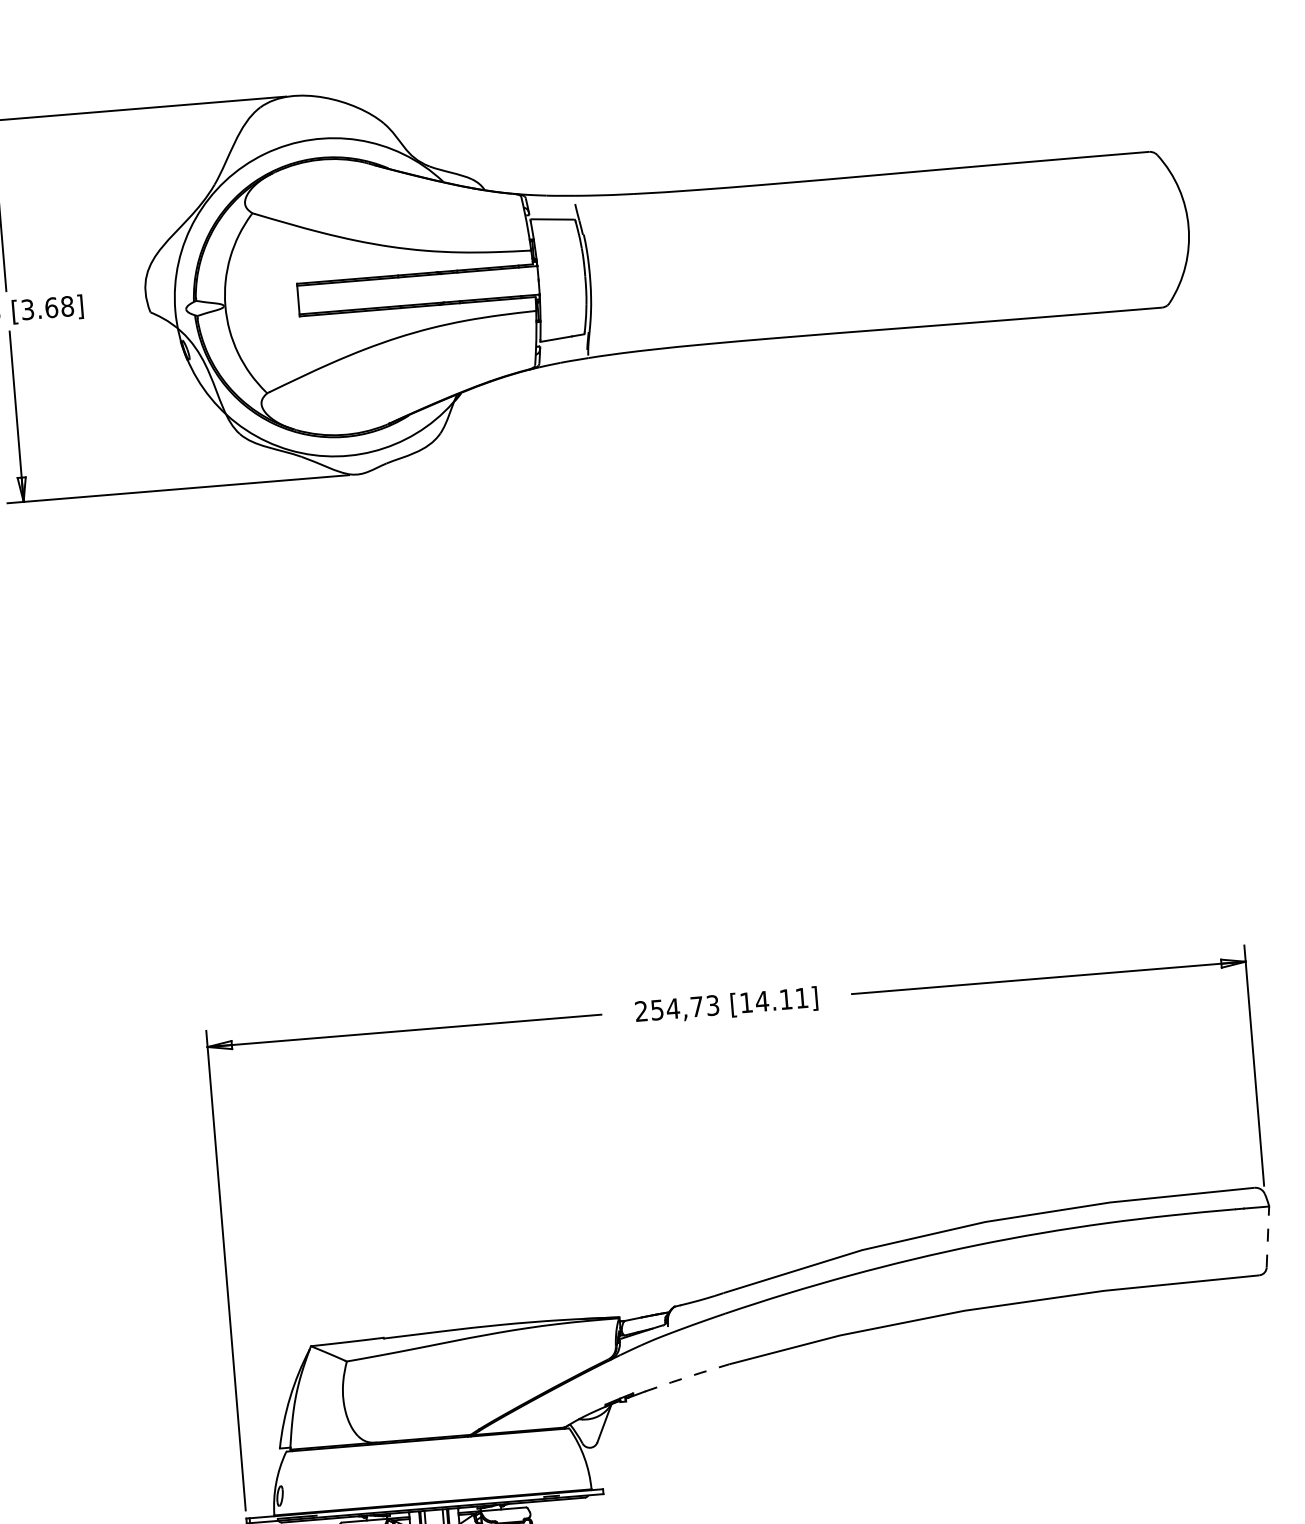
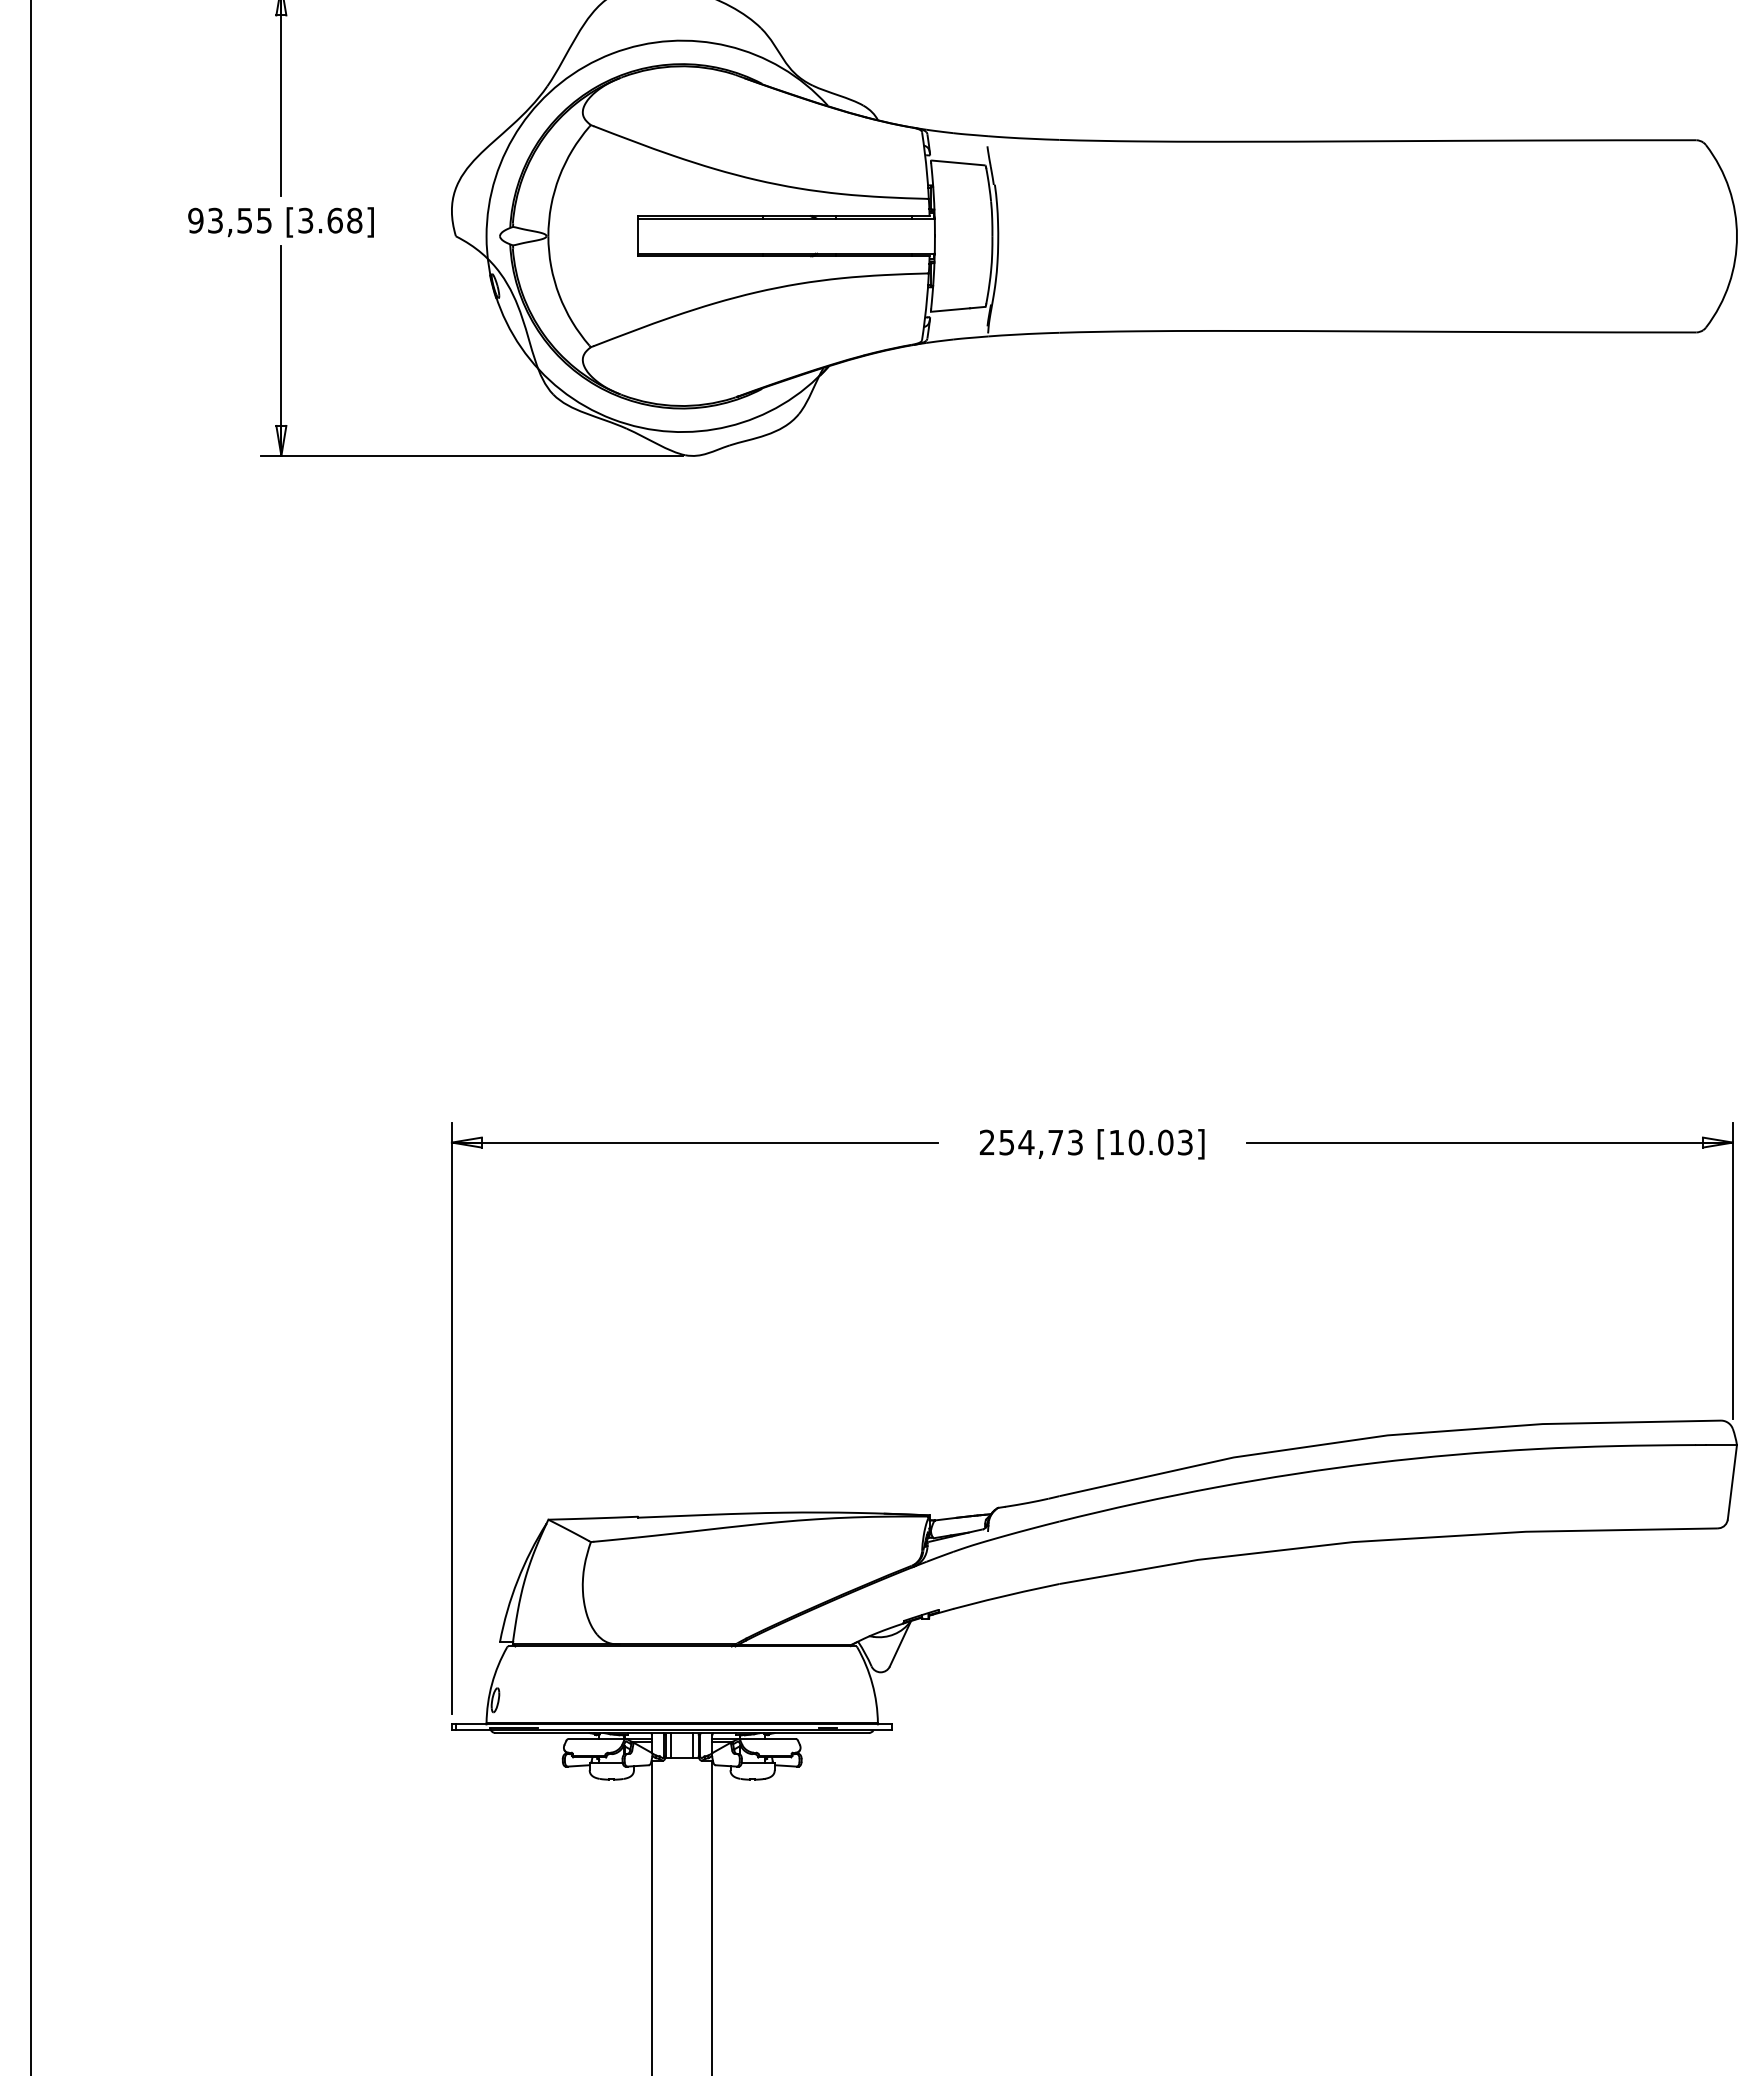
text: (781, 999) -> (1160, 1142), [14.11] -> [10.03]
line: (1268, 1237) -> (1732, 1482), dashed -> solid
line: (687, 1377) -> (1006, 1595), dashed -> solid

